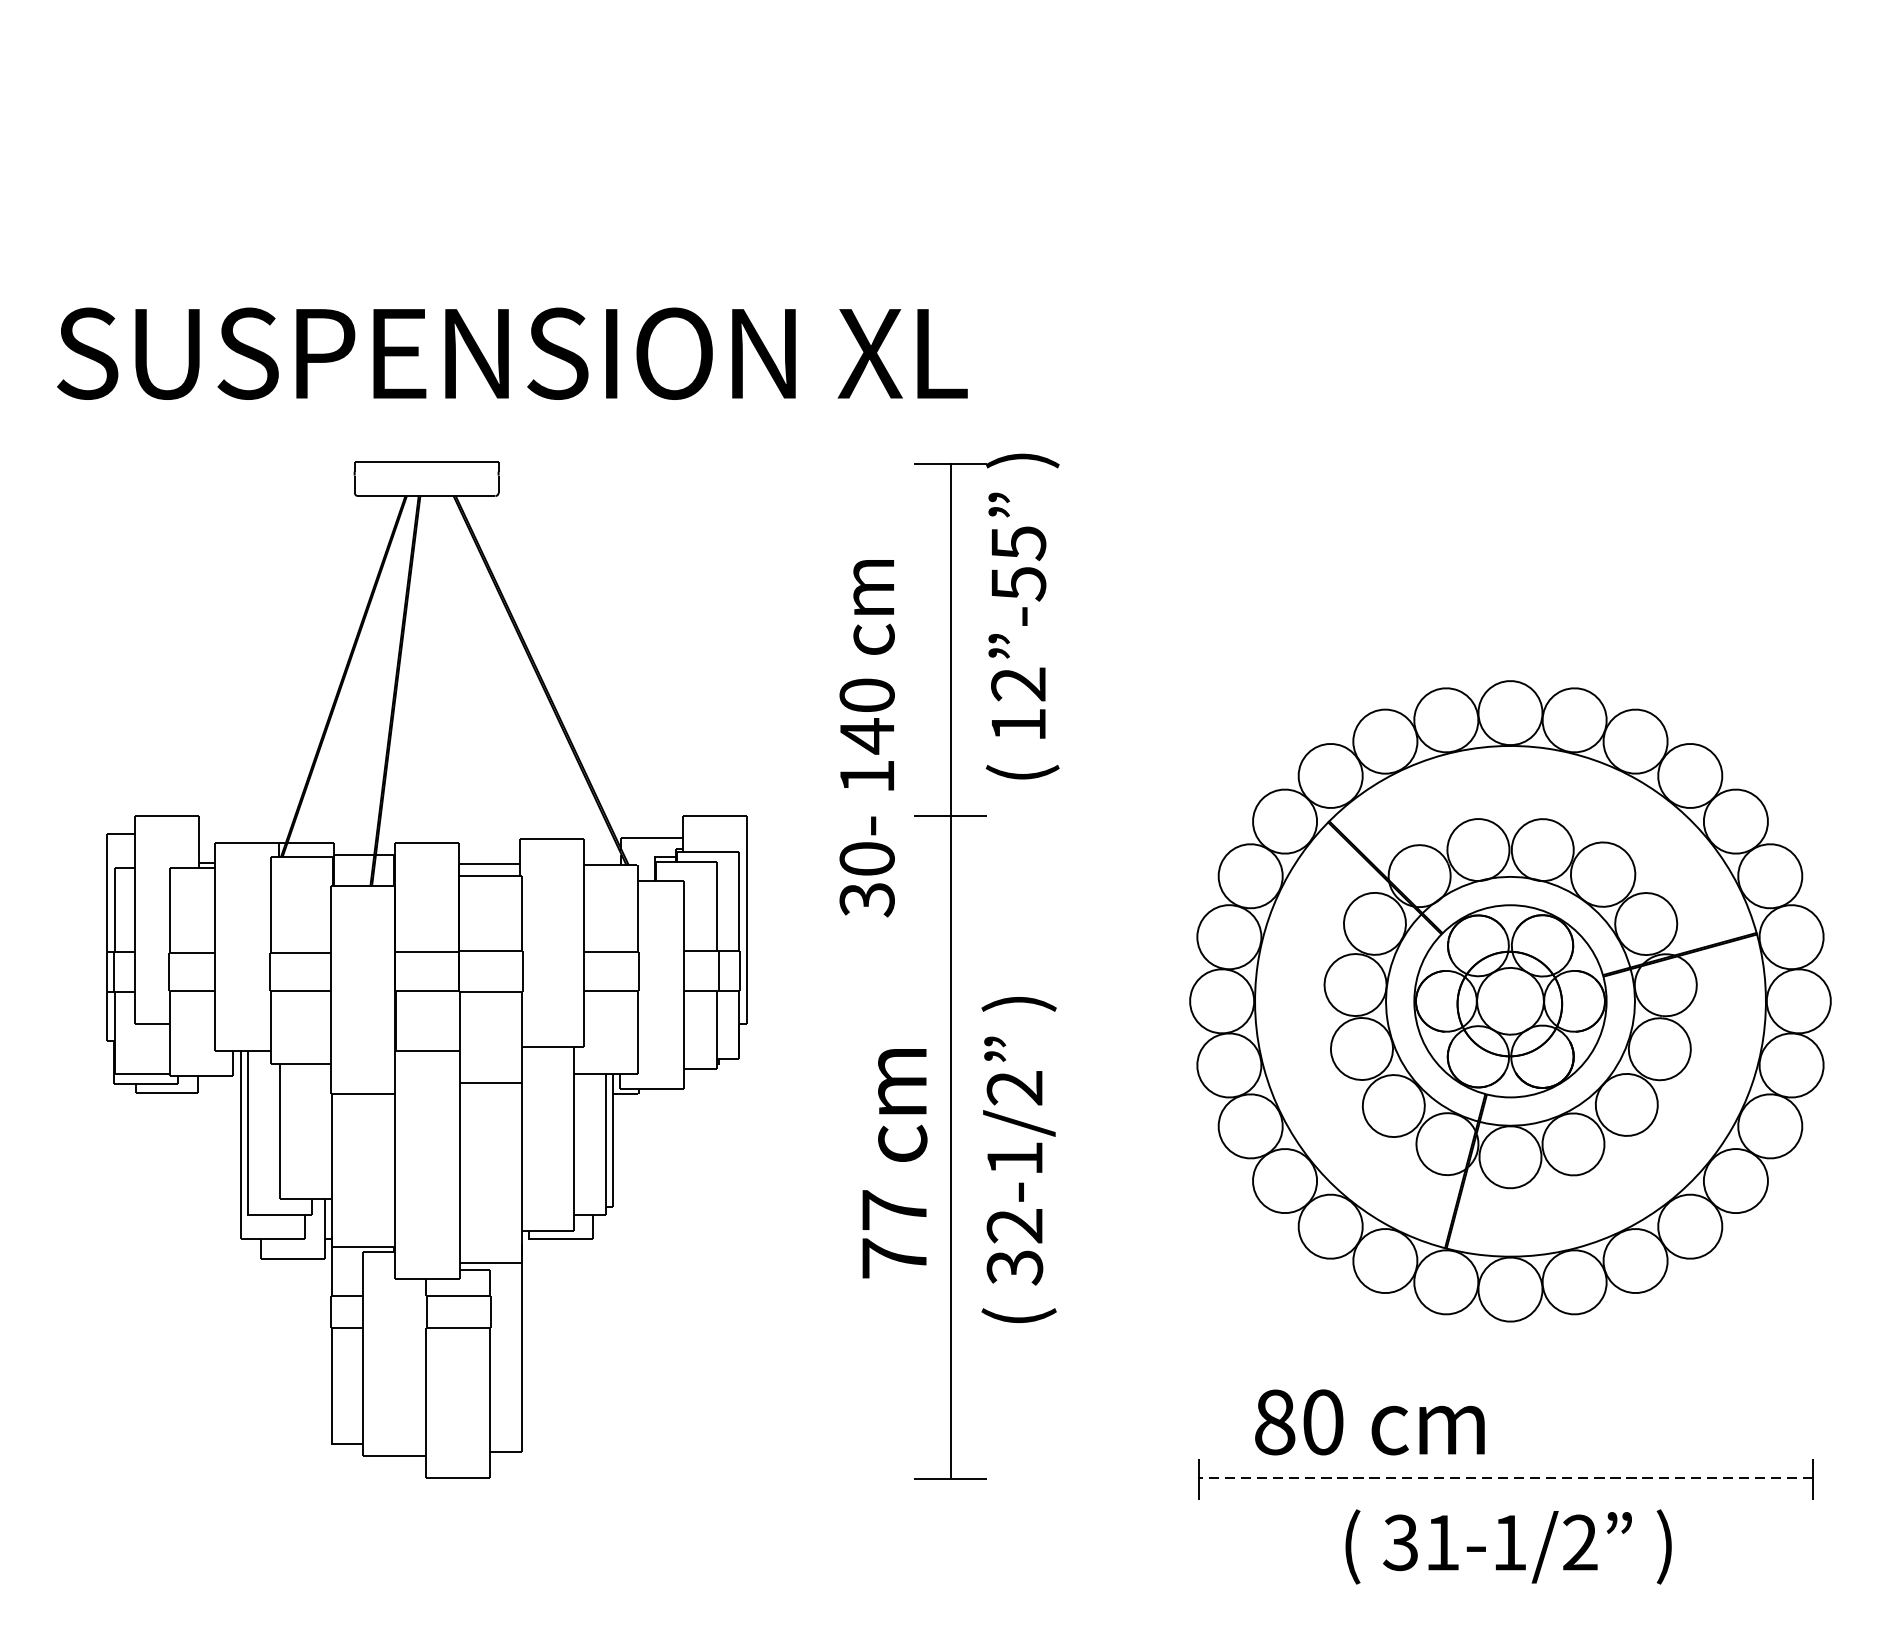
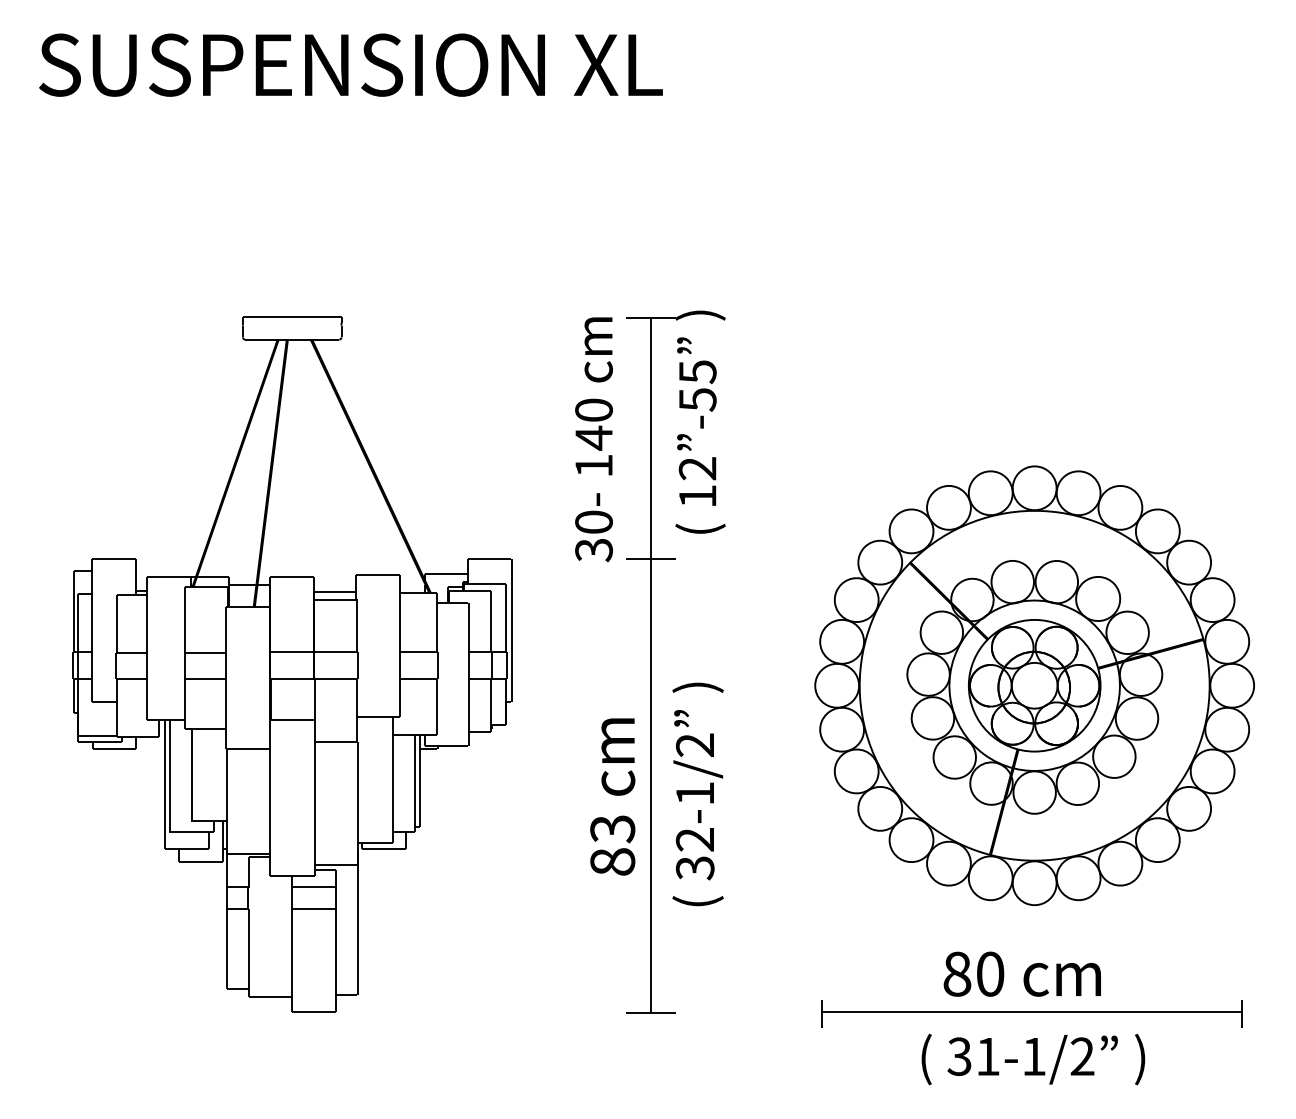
text: (511, 352) -> (350, 64), moved
text: (866, 738) -> (593, 439), moved
text: (894, 1234) -> (612, 845), 77 -> 83
text: (1368, 1421) -> (1021, 973), moved
line: (1505, 1478) -> (1031, 1012), dashed -> solid

